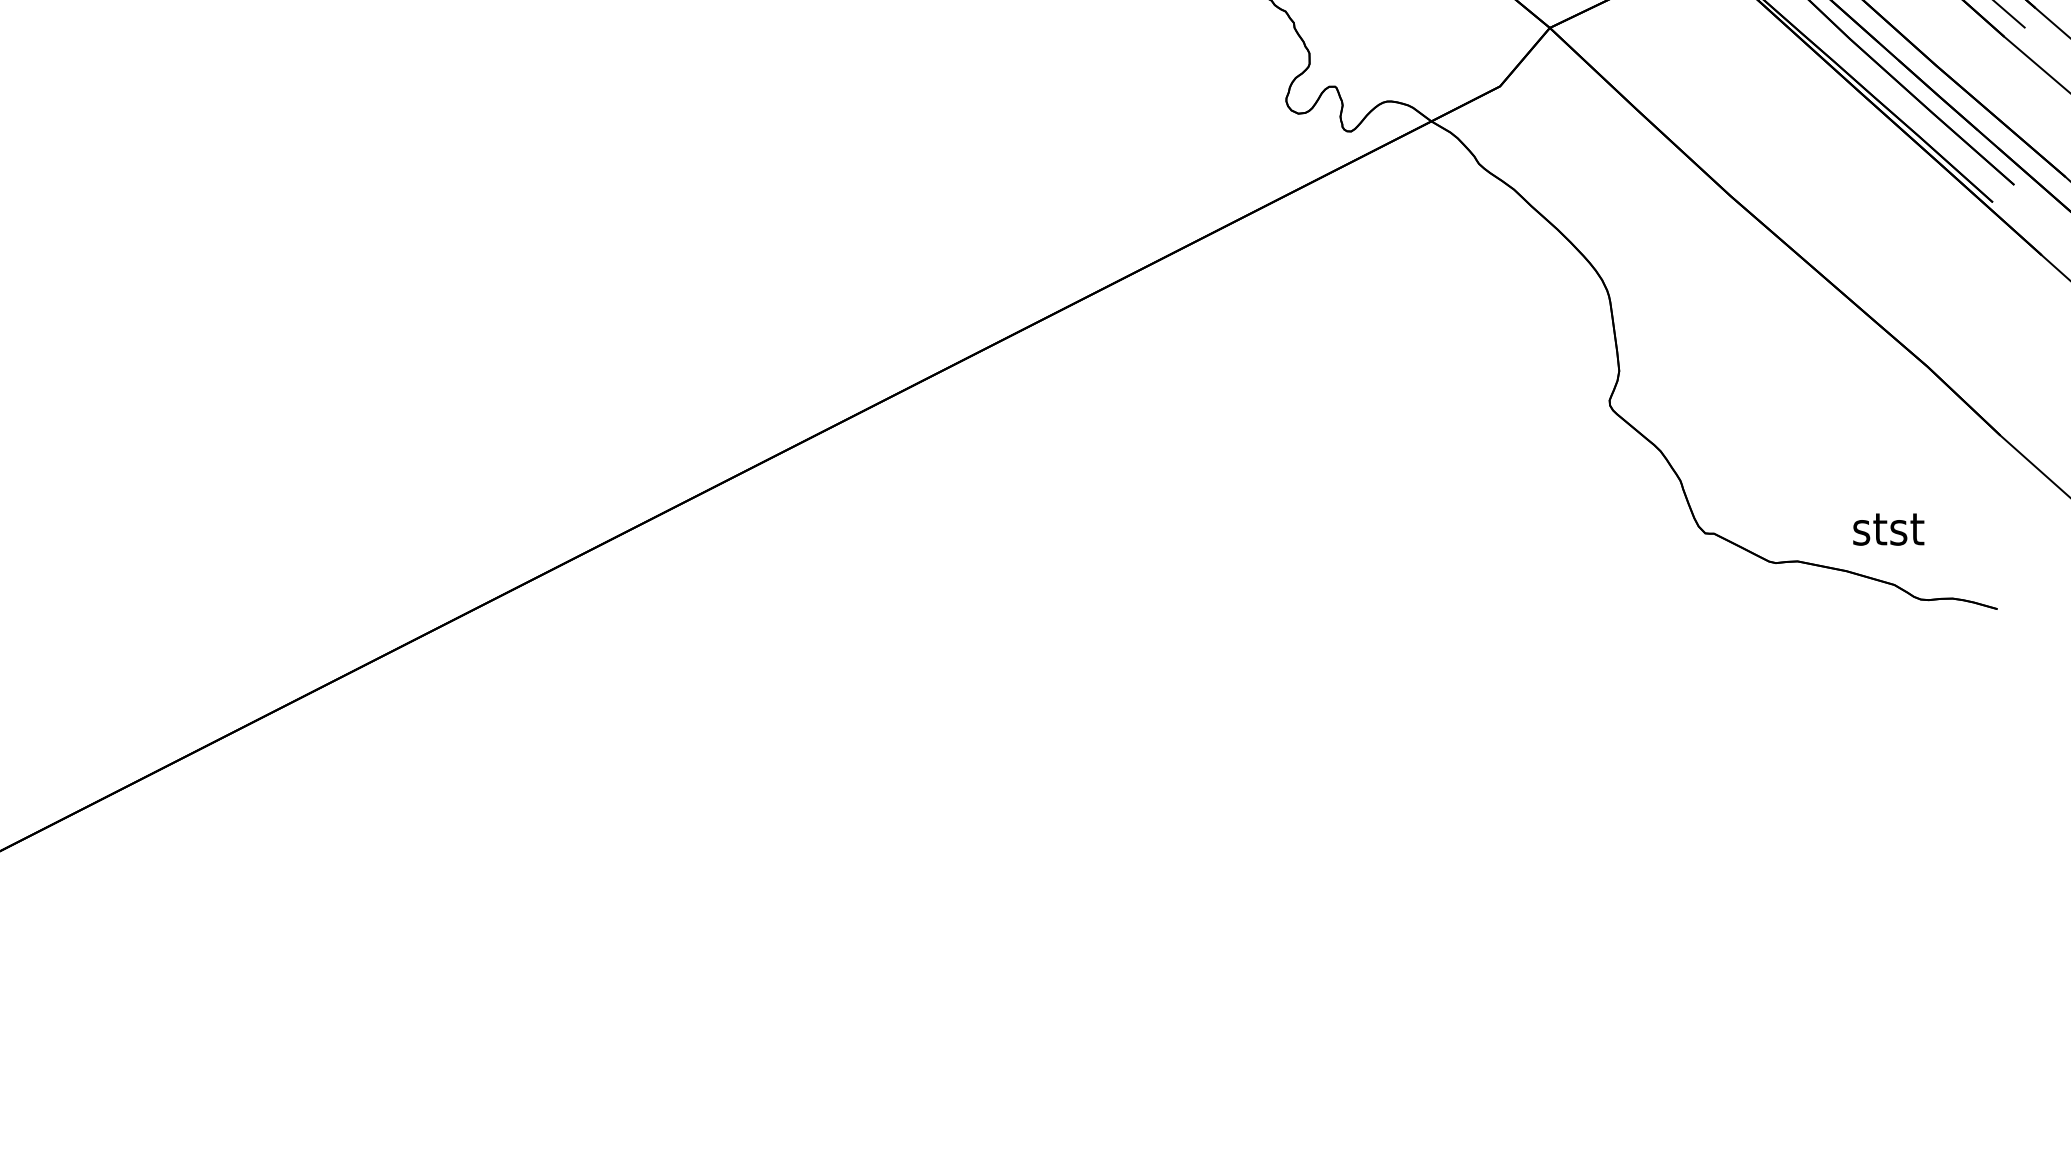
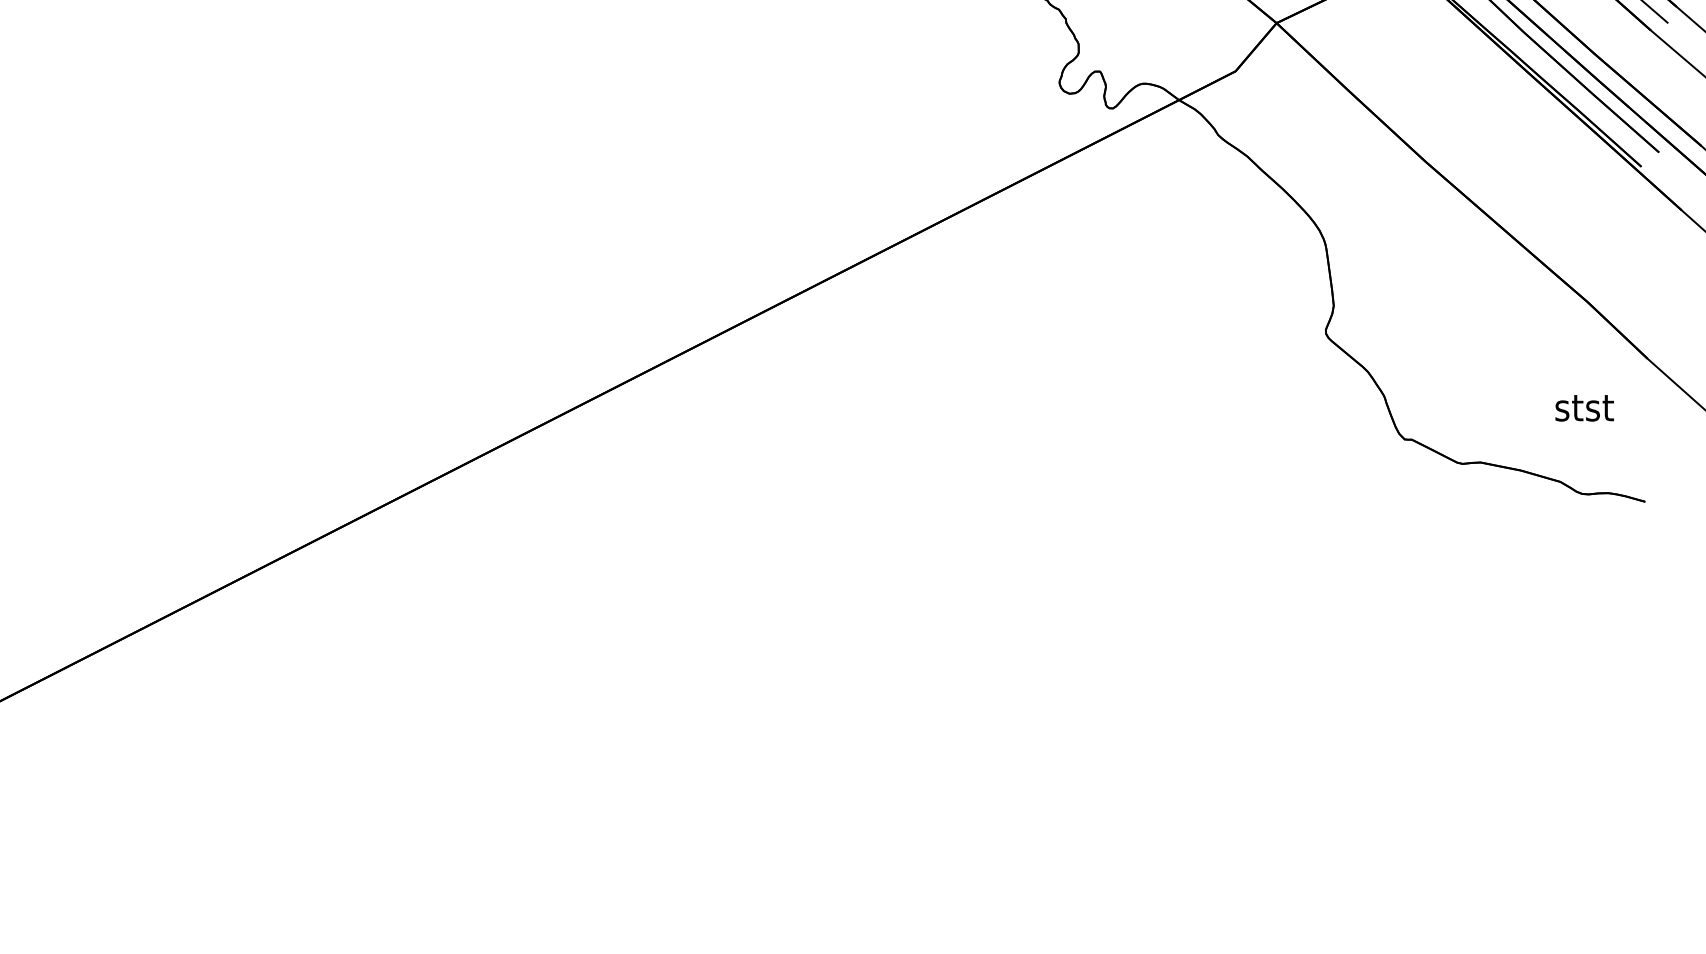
text: (1888, 529) -> (1584, 408), moved

